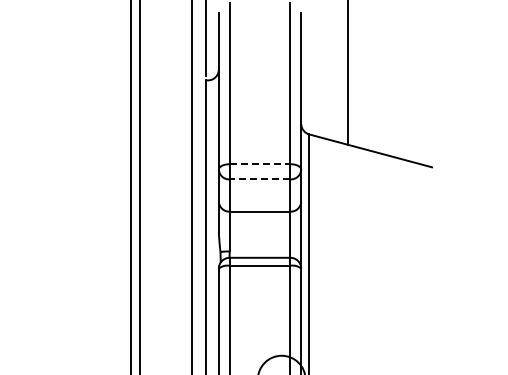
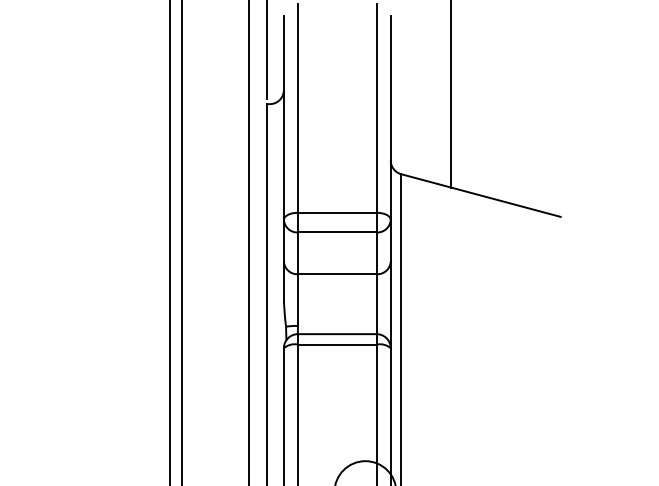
line: (260, 164) -> (337, 213), dashed -> solid
line: (259, 179) -> (336, 232), dashed -> solid

